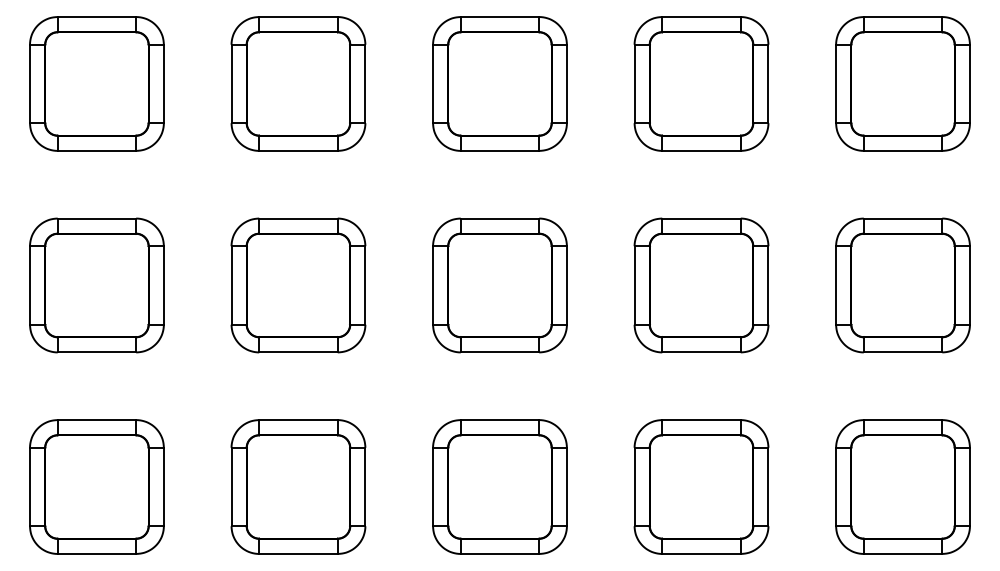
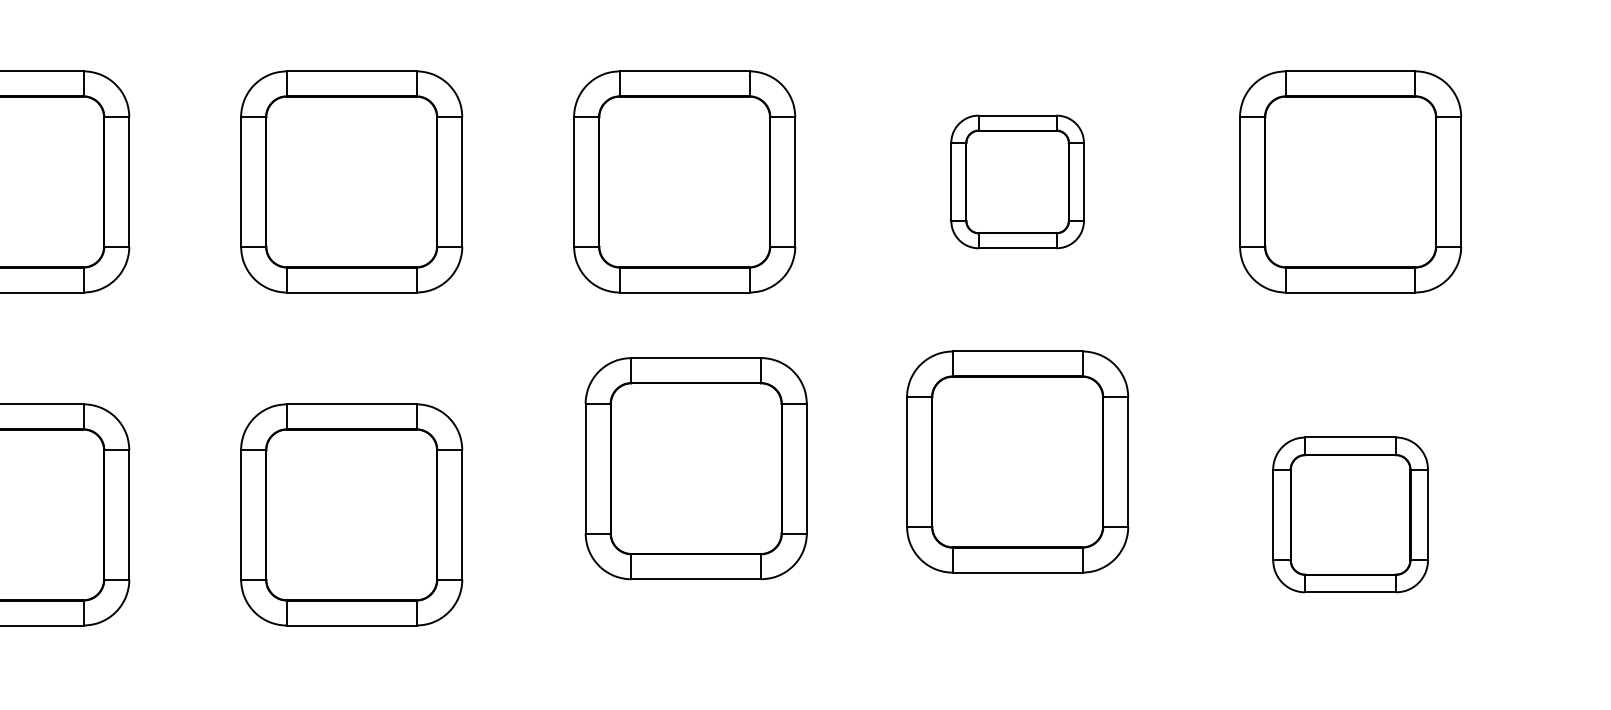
part: (701, 285) -> (1017, 181), size x0.6
part: (499, 486) -> (695, 467), moved
part: (701, 486) -> (1017, 461), moved
part: (902, 486) -> (1349, 514), size x0.7

